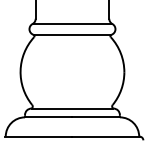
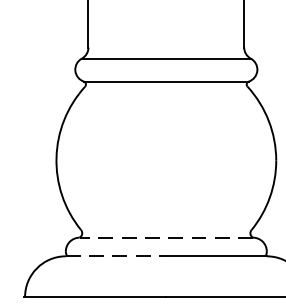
line: (72, 108) -> (166, 237), solid -> dashed
line: (48, 117) -> (115, 256), solid -> dashed

